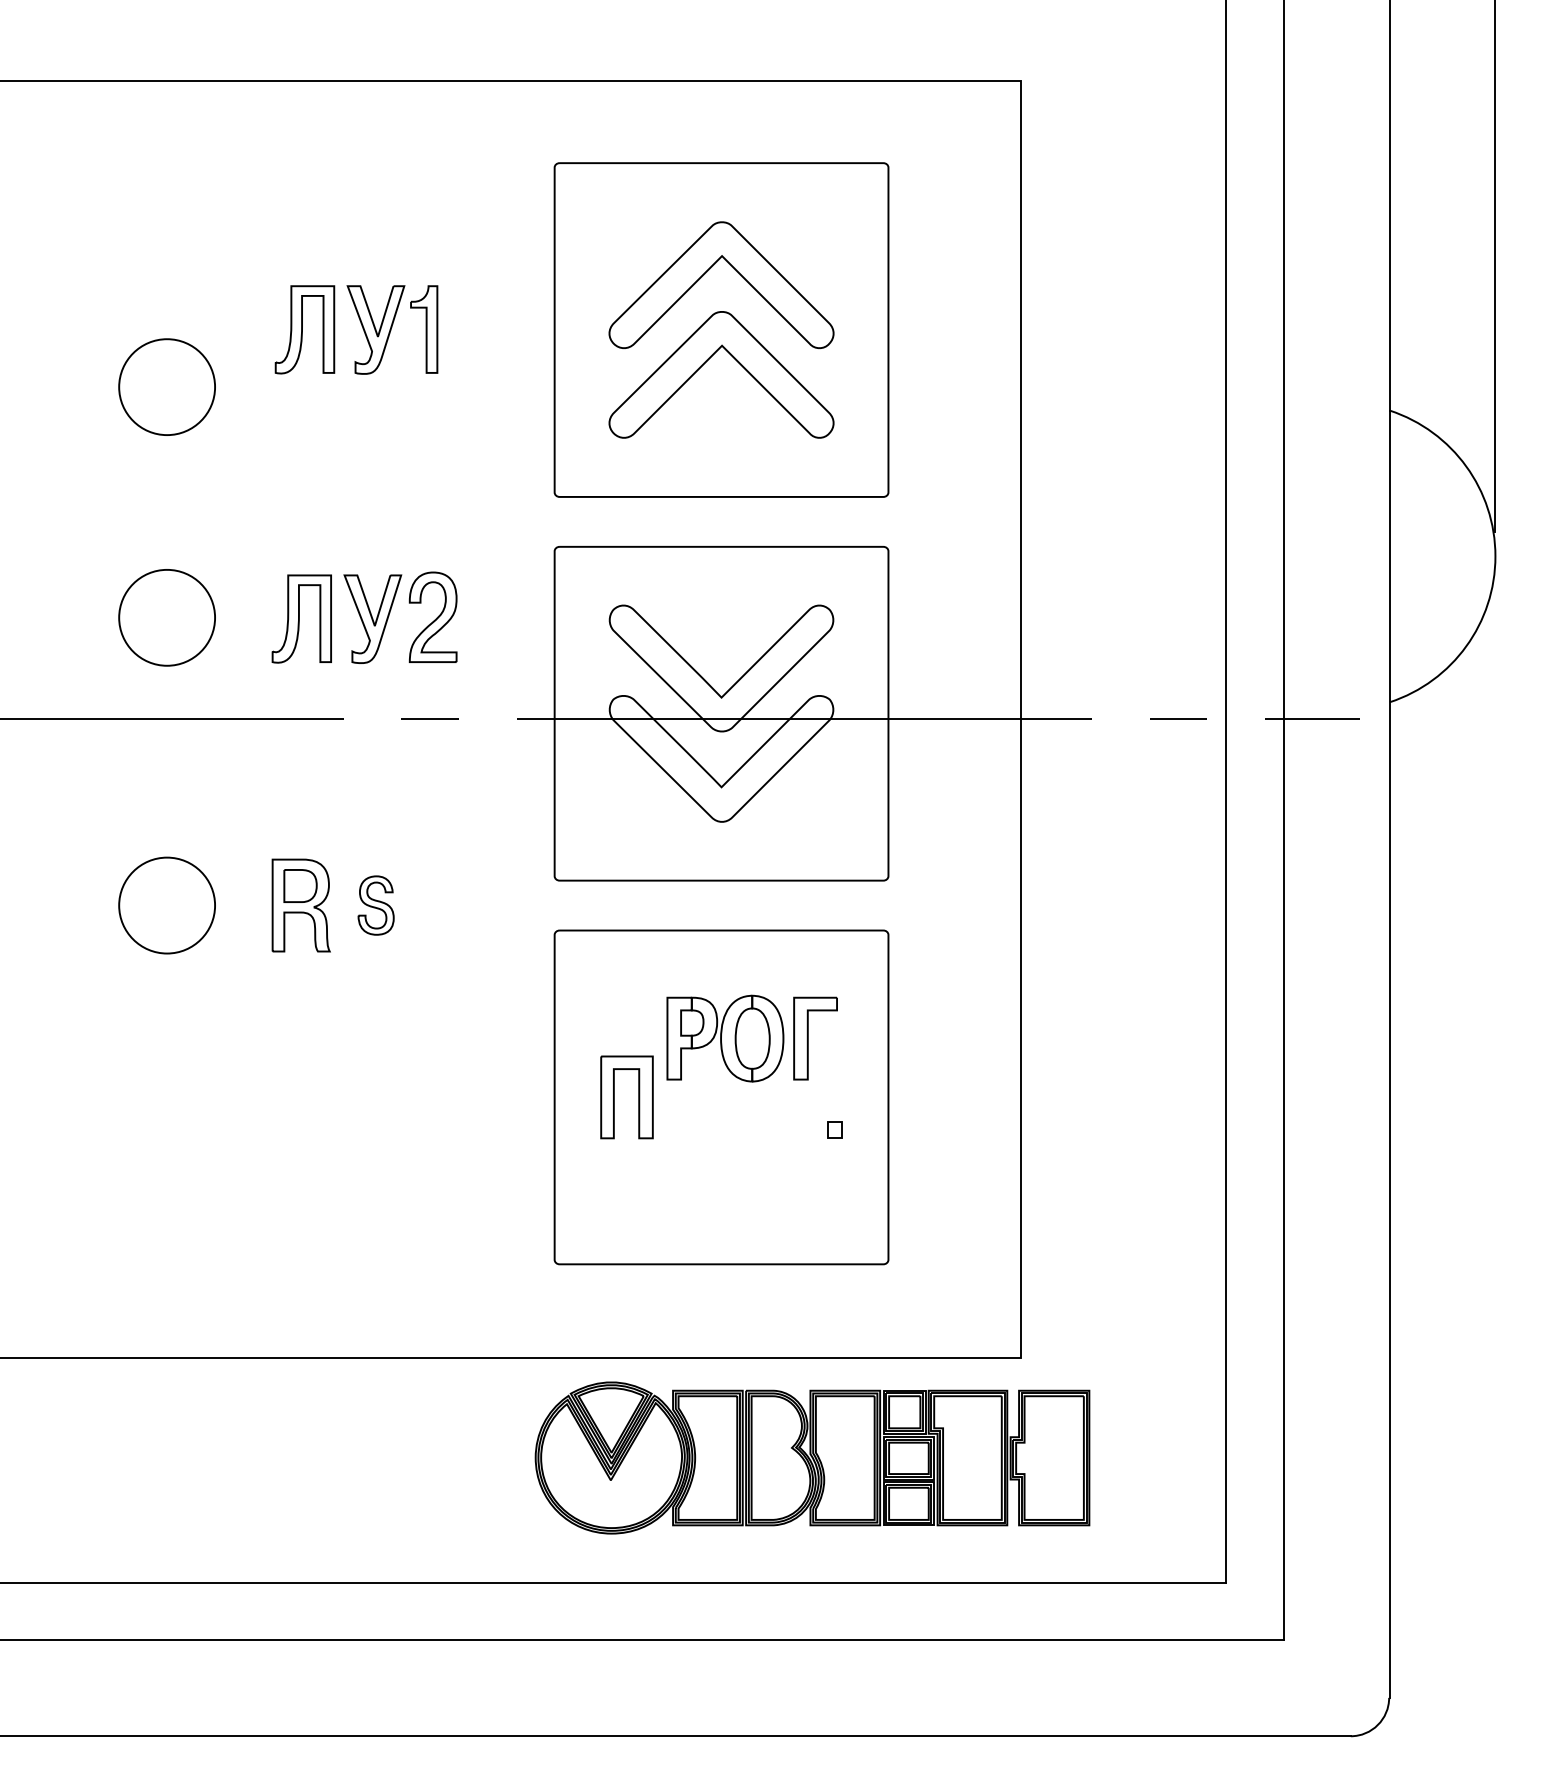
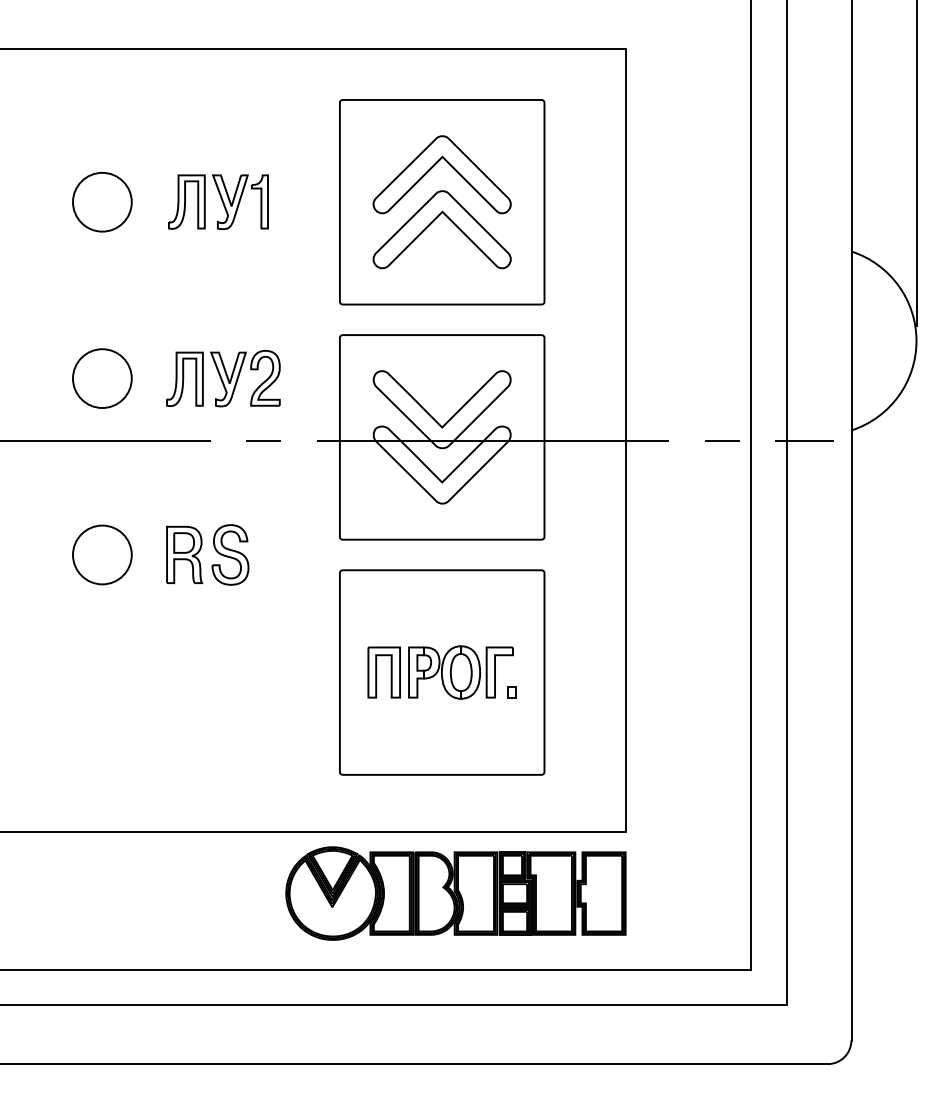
part: (167, 387) -> (102, 202), moved
part: (376, 904) -> (230, 554), size x1.67
part: (751, 1038) -> (460, 672), moved
part: (811, 1457) -> (455, 893), moved

